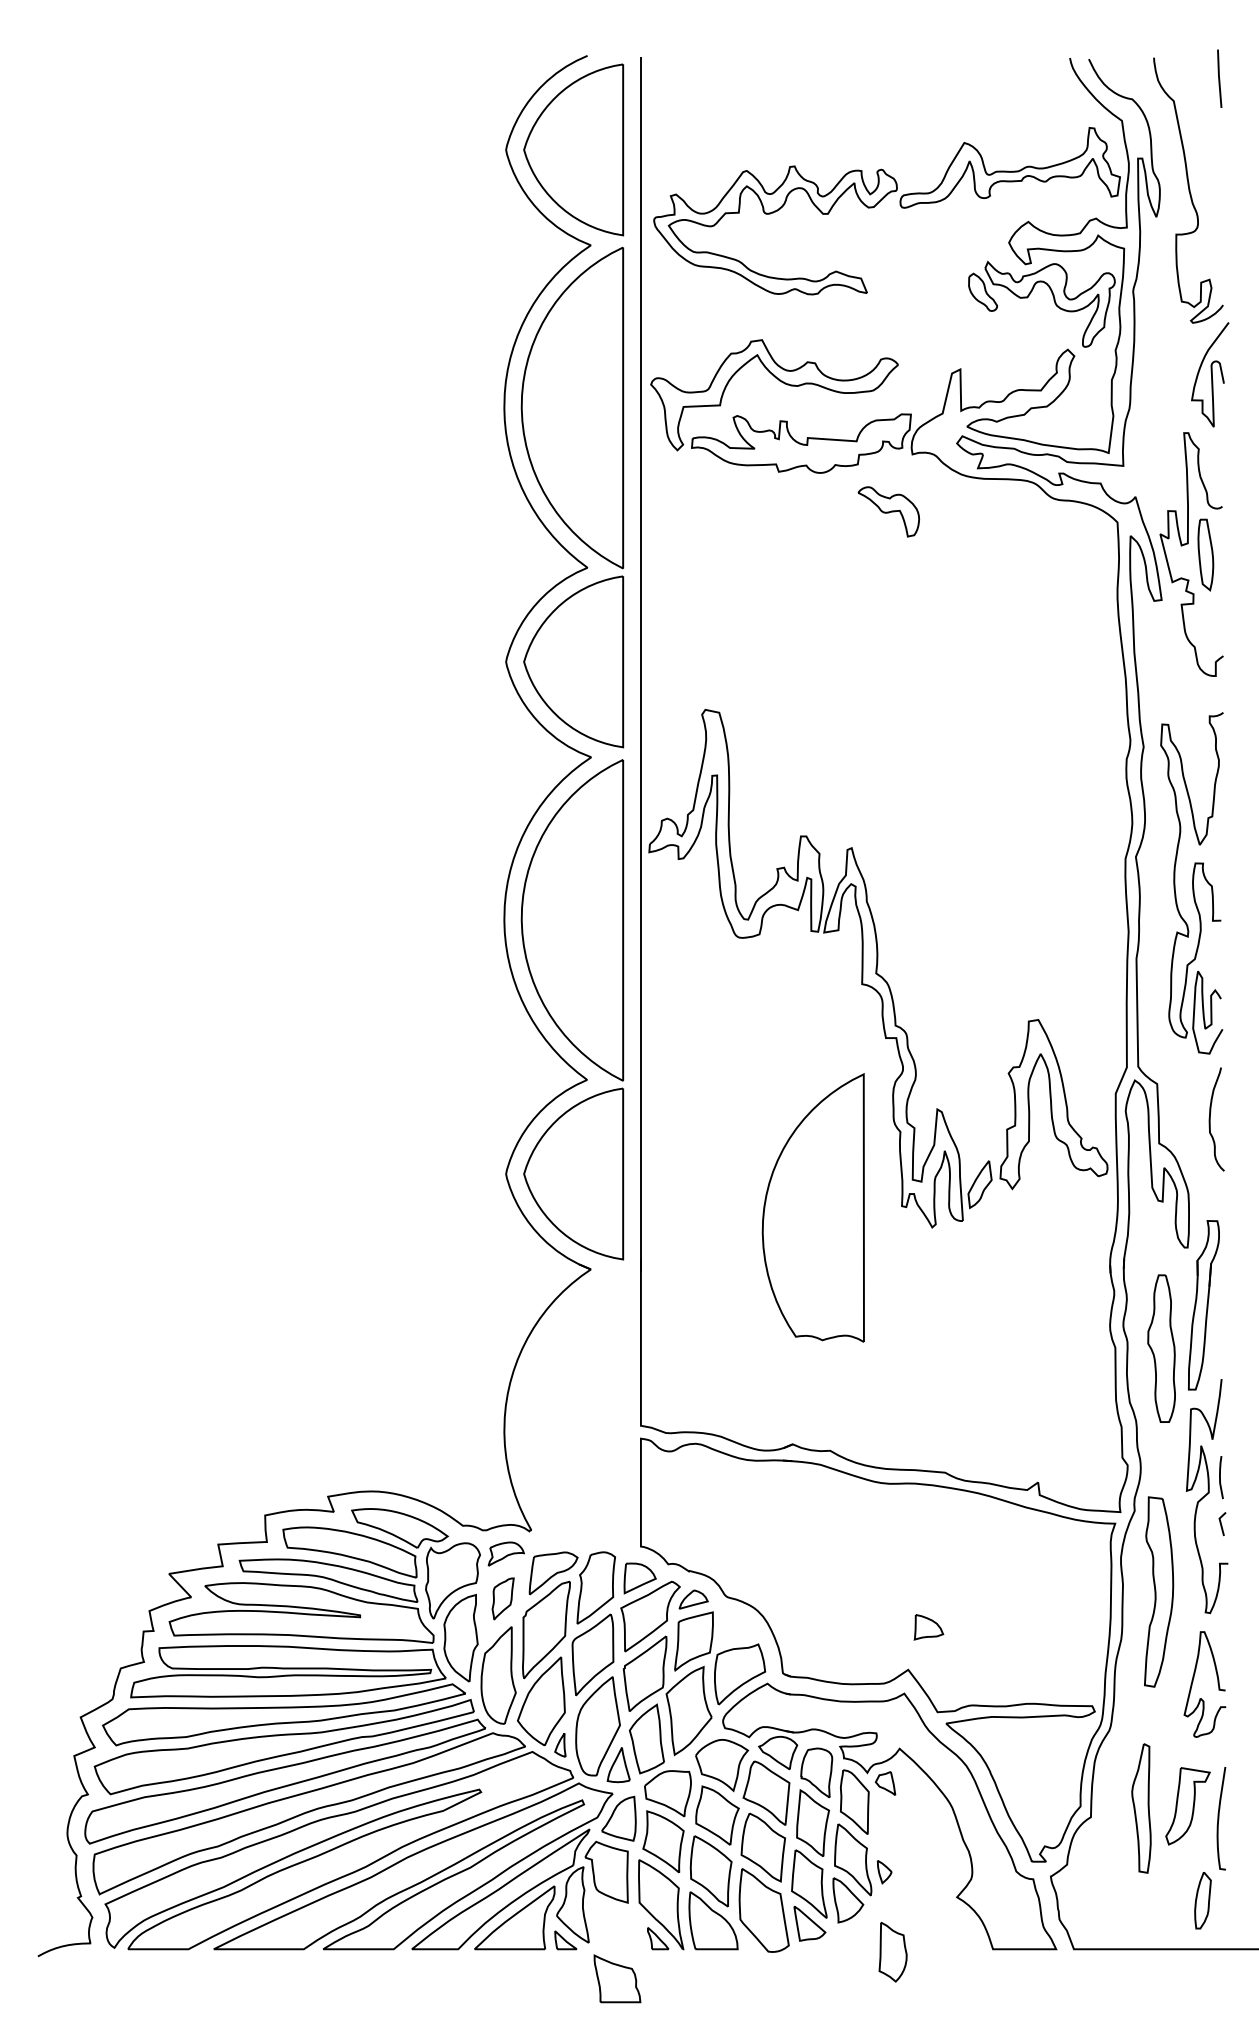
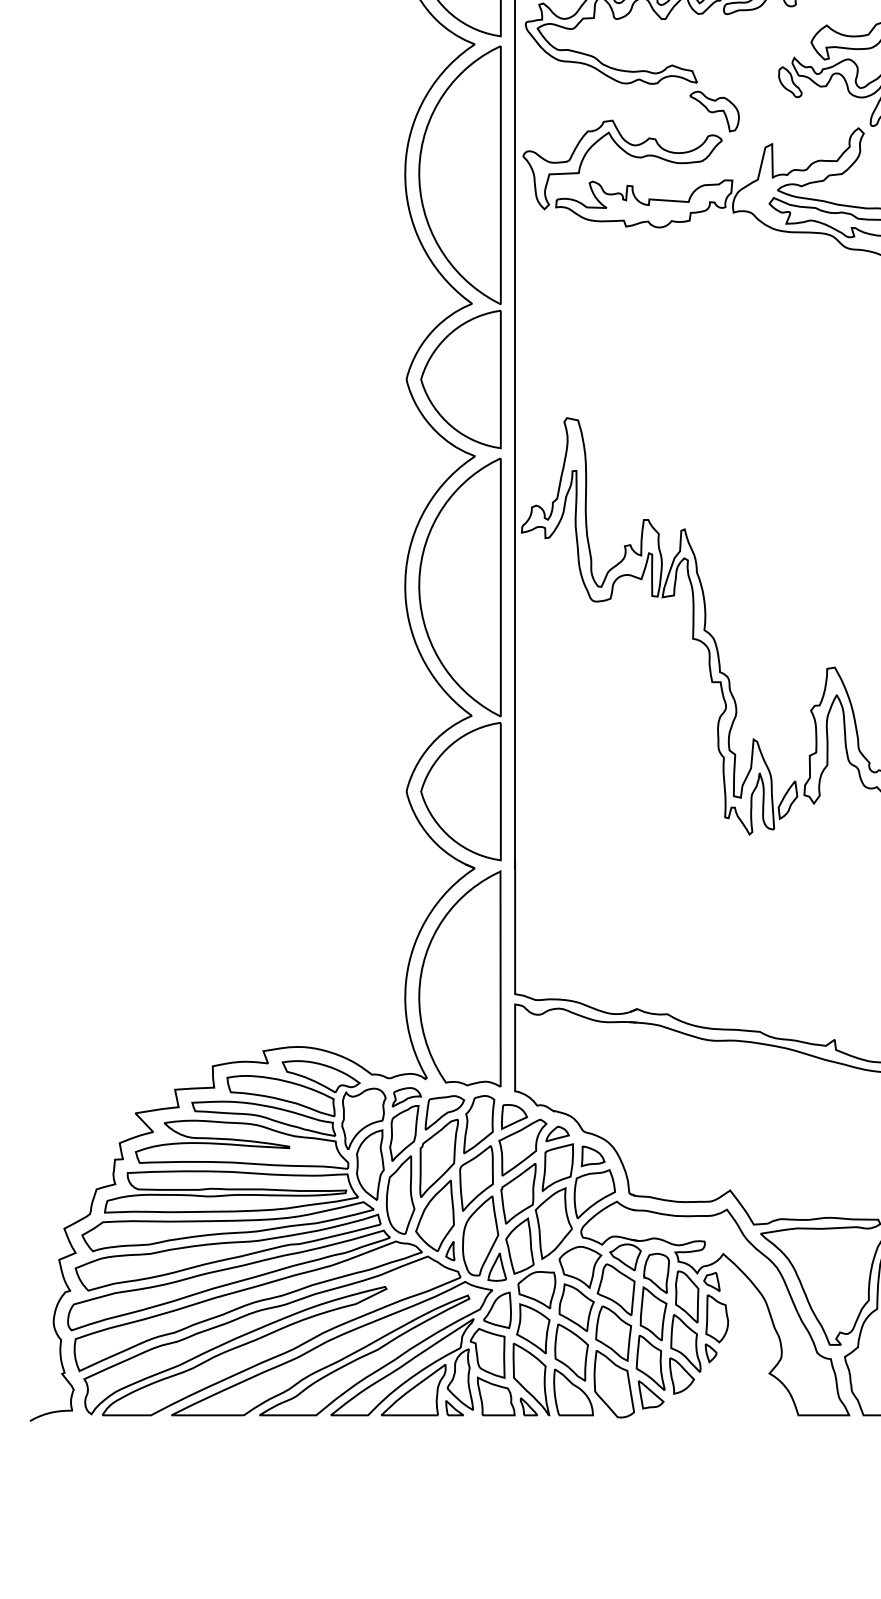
part: (888, 511) -> (714, 111), moved
part: (812, 1207) -> (459, 978), moved
part: (502, 1598) -> (403, 1133), size x1.67
part: (928, 1627) -> (592, 1156), moved
part: (892, 1952) -> (716, 1318), moved
part: (617, 1978) -> (496, 1396), moved

